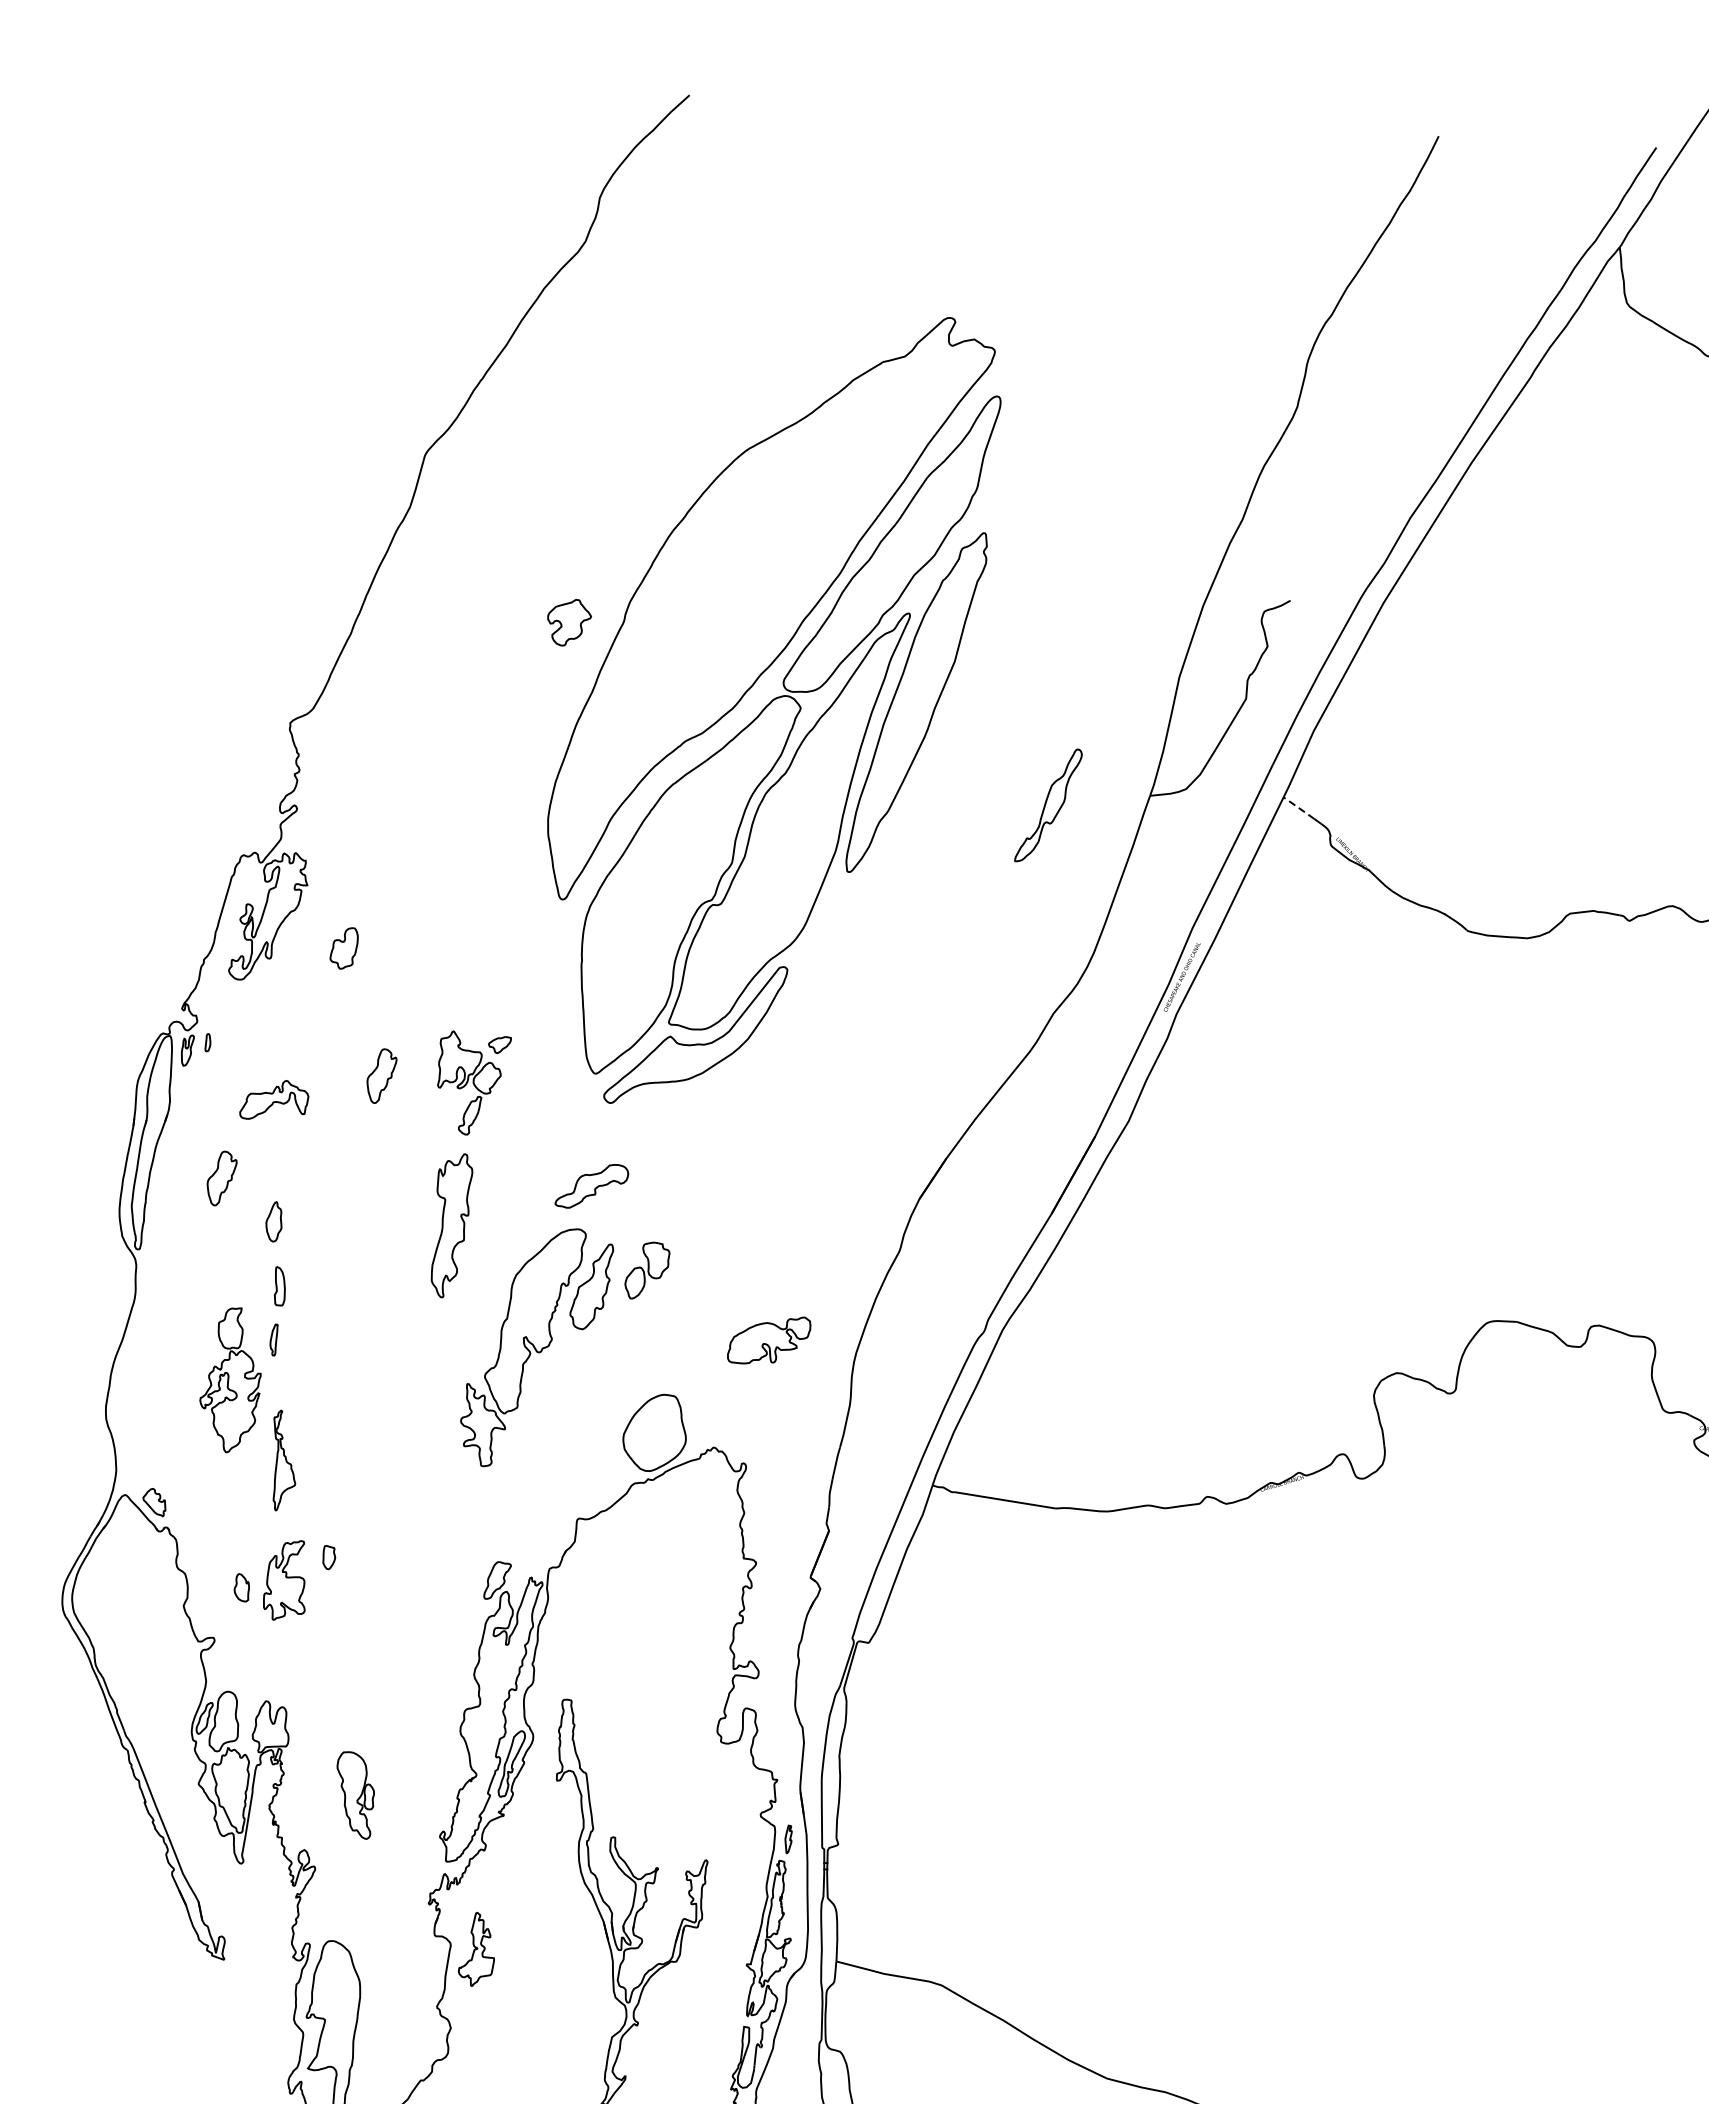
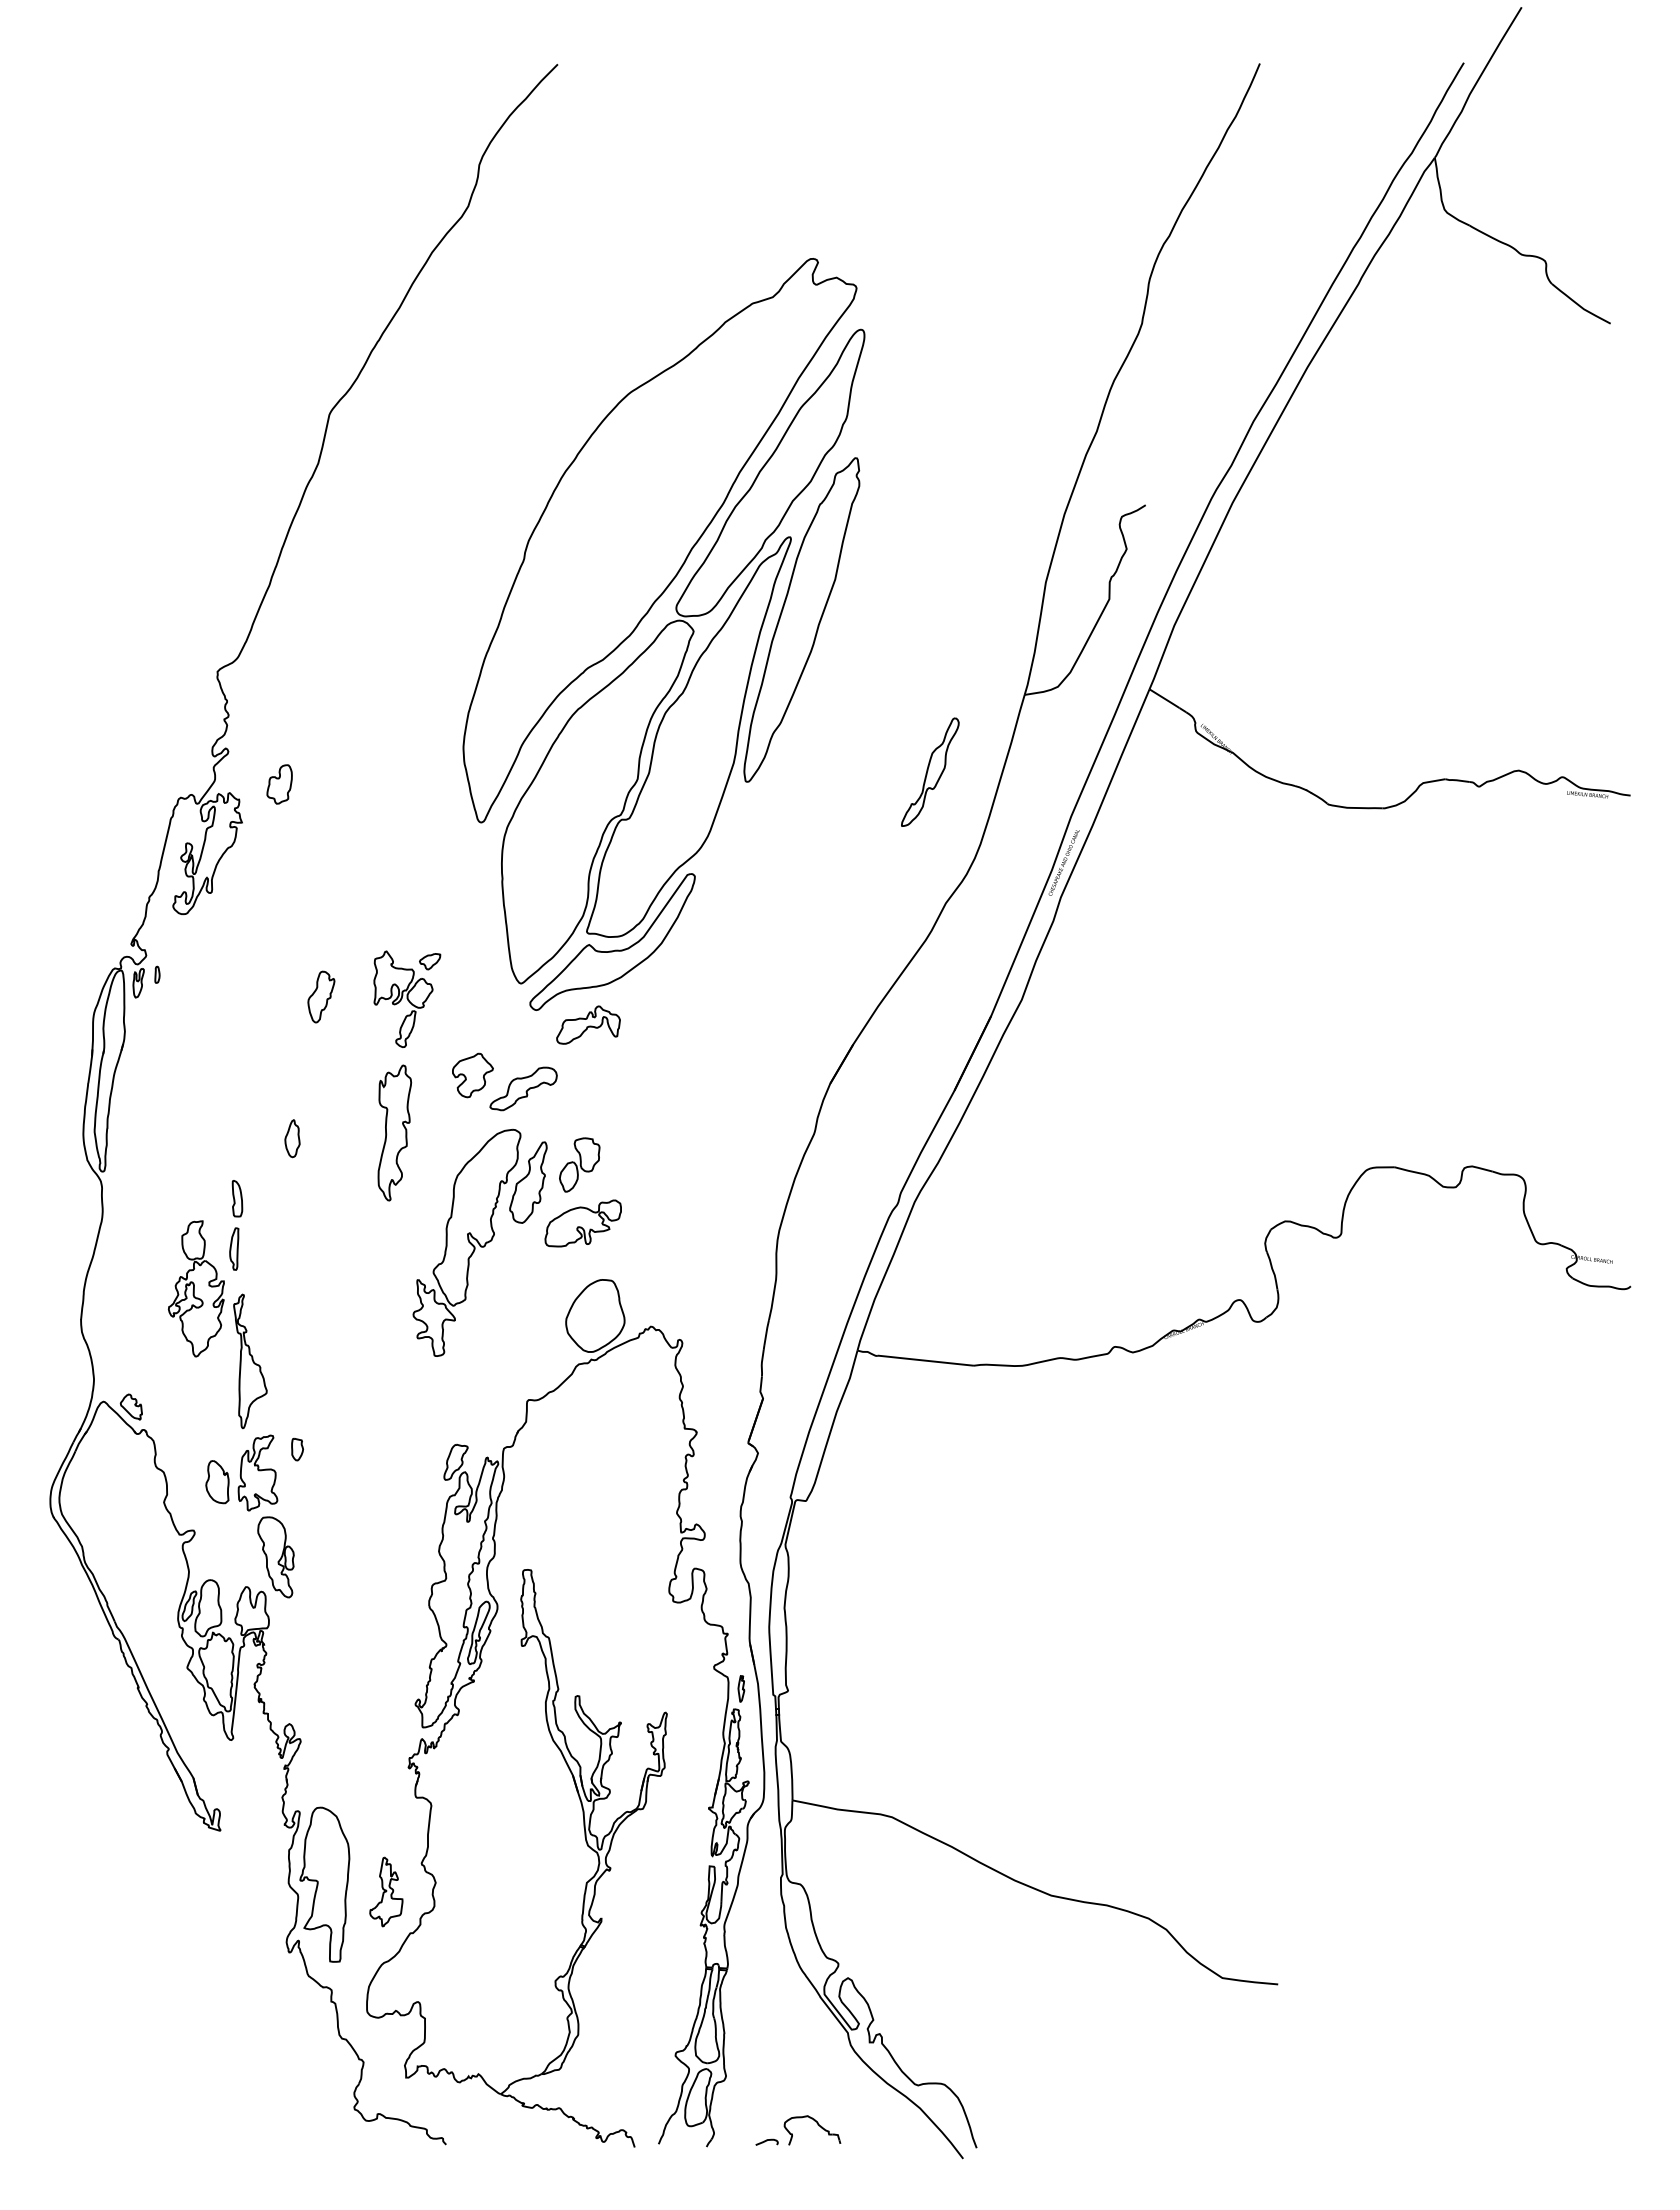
part: (568, 622) -> (472, 1075), moved
part: (1048, 804) -> (930, 771), moved
line: (1299, 808) -> (1164, 698), dashed -> solid
part: (344, 948) -> (279, 784), moved
part: (274, 1099) -> (588, 1024), moved
part: (222, 1178) -> (177, 1100), removed
part: (274, 1221) -> (292, 1138), moved
part: (273, 1339) -> (234, 1248), size x1.43
part: (768, 1340) -> (582, 1223), moved
part: (284, 1460) -> (250, 1361), size x1.43
part: (241, 1588) -> (217, 1482), size x1.67
part: (354, 1795) -> (275, 1557), moved
part: (477, 1949) -> (386, 1891), moved

